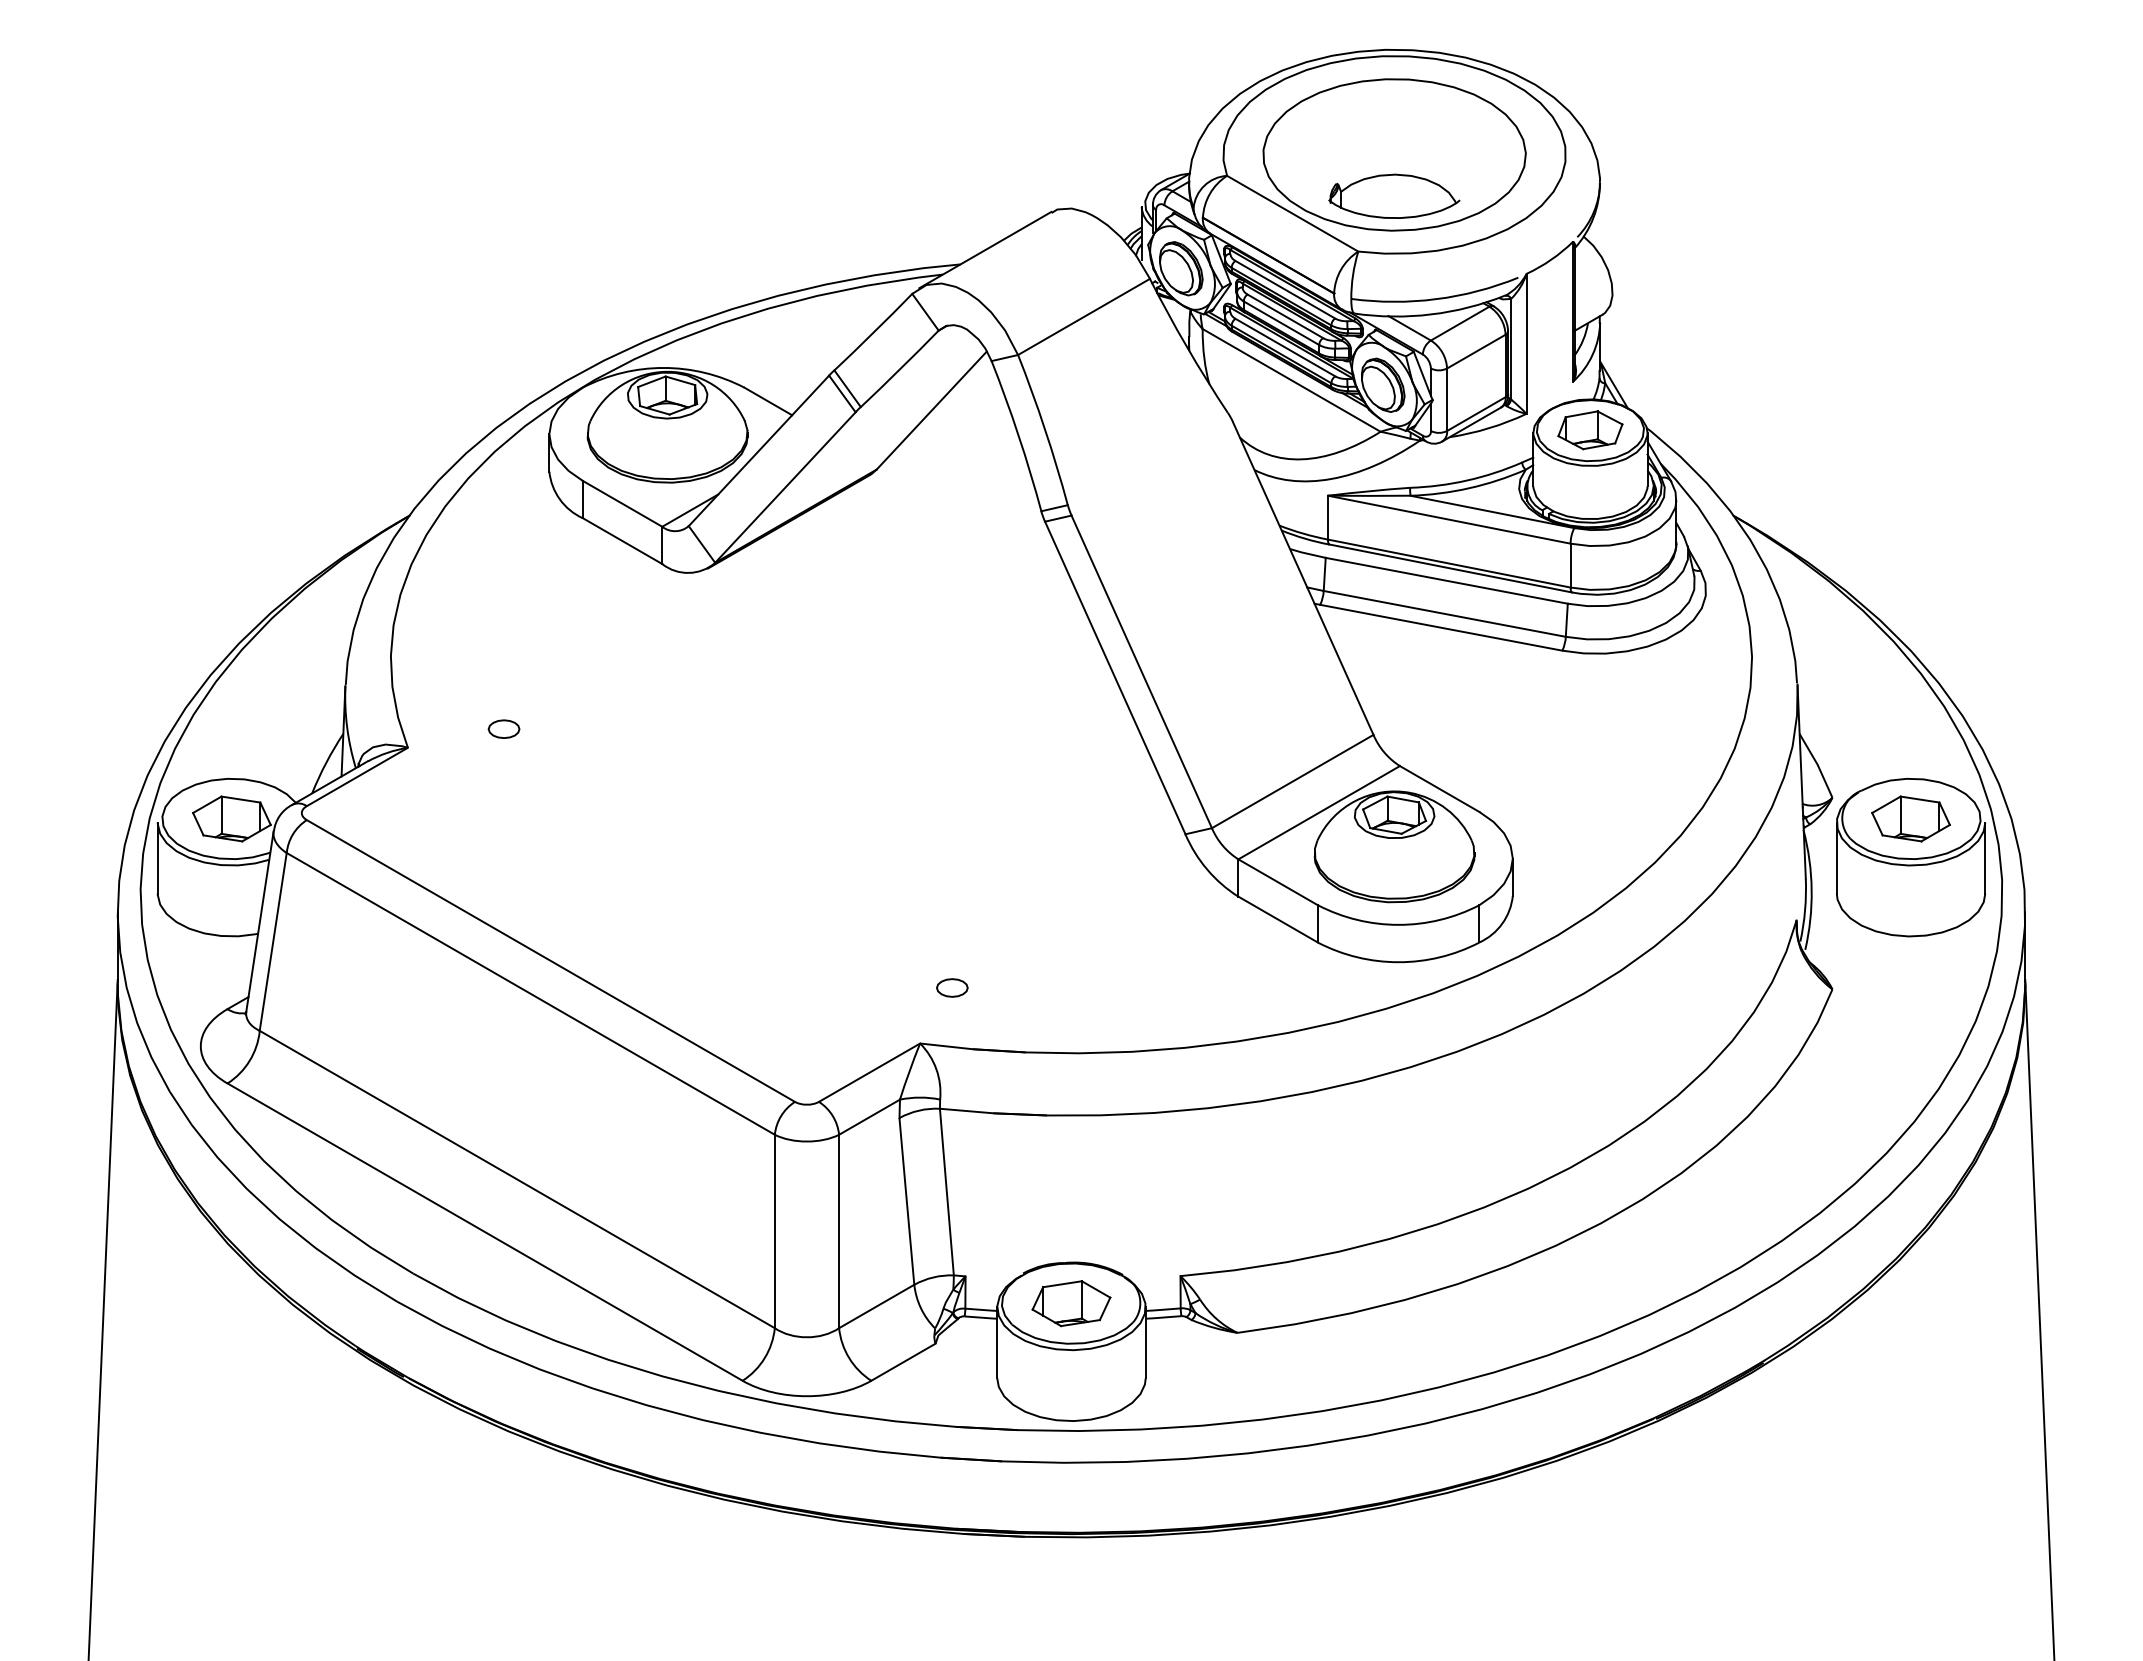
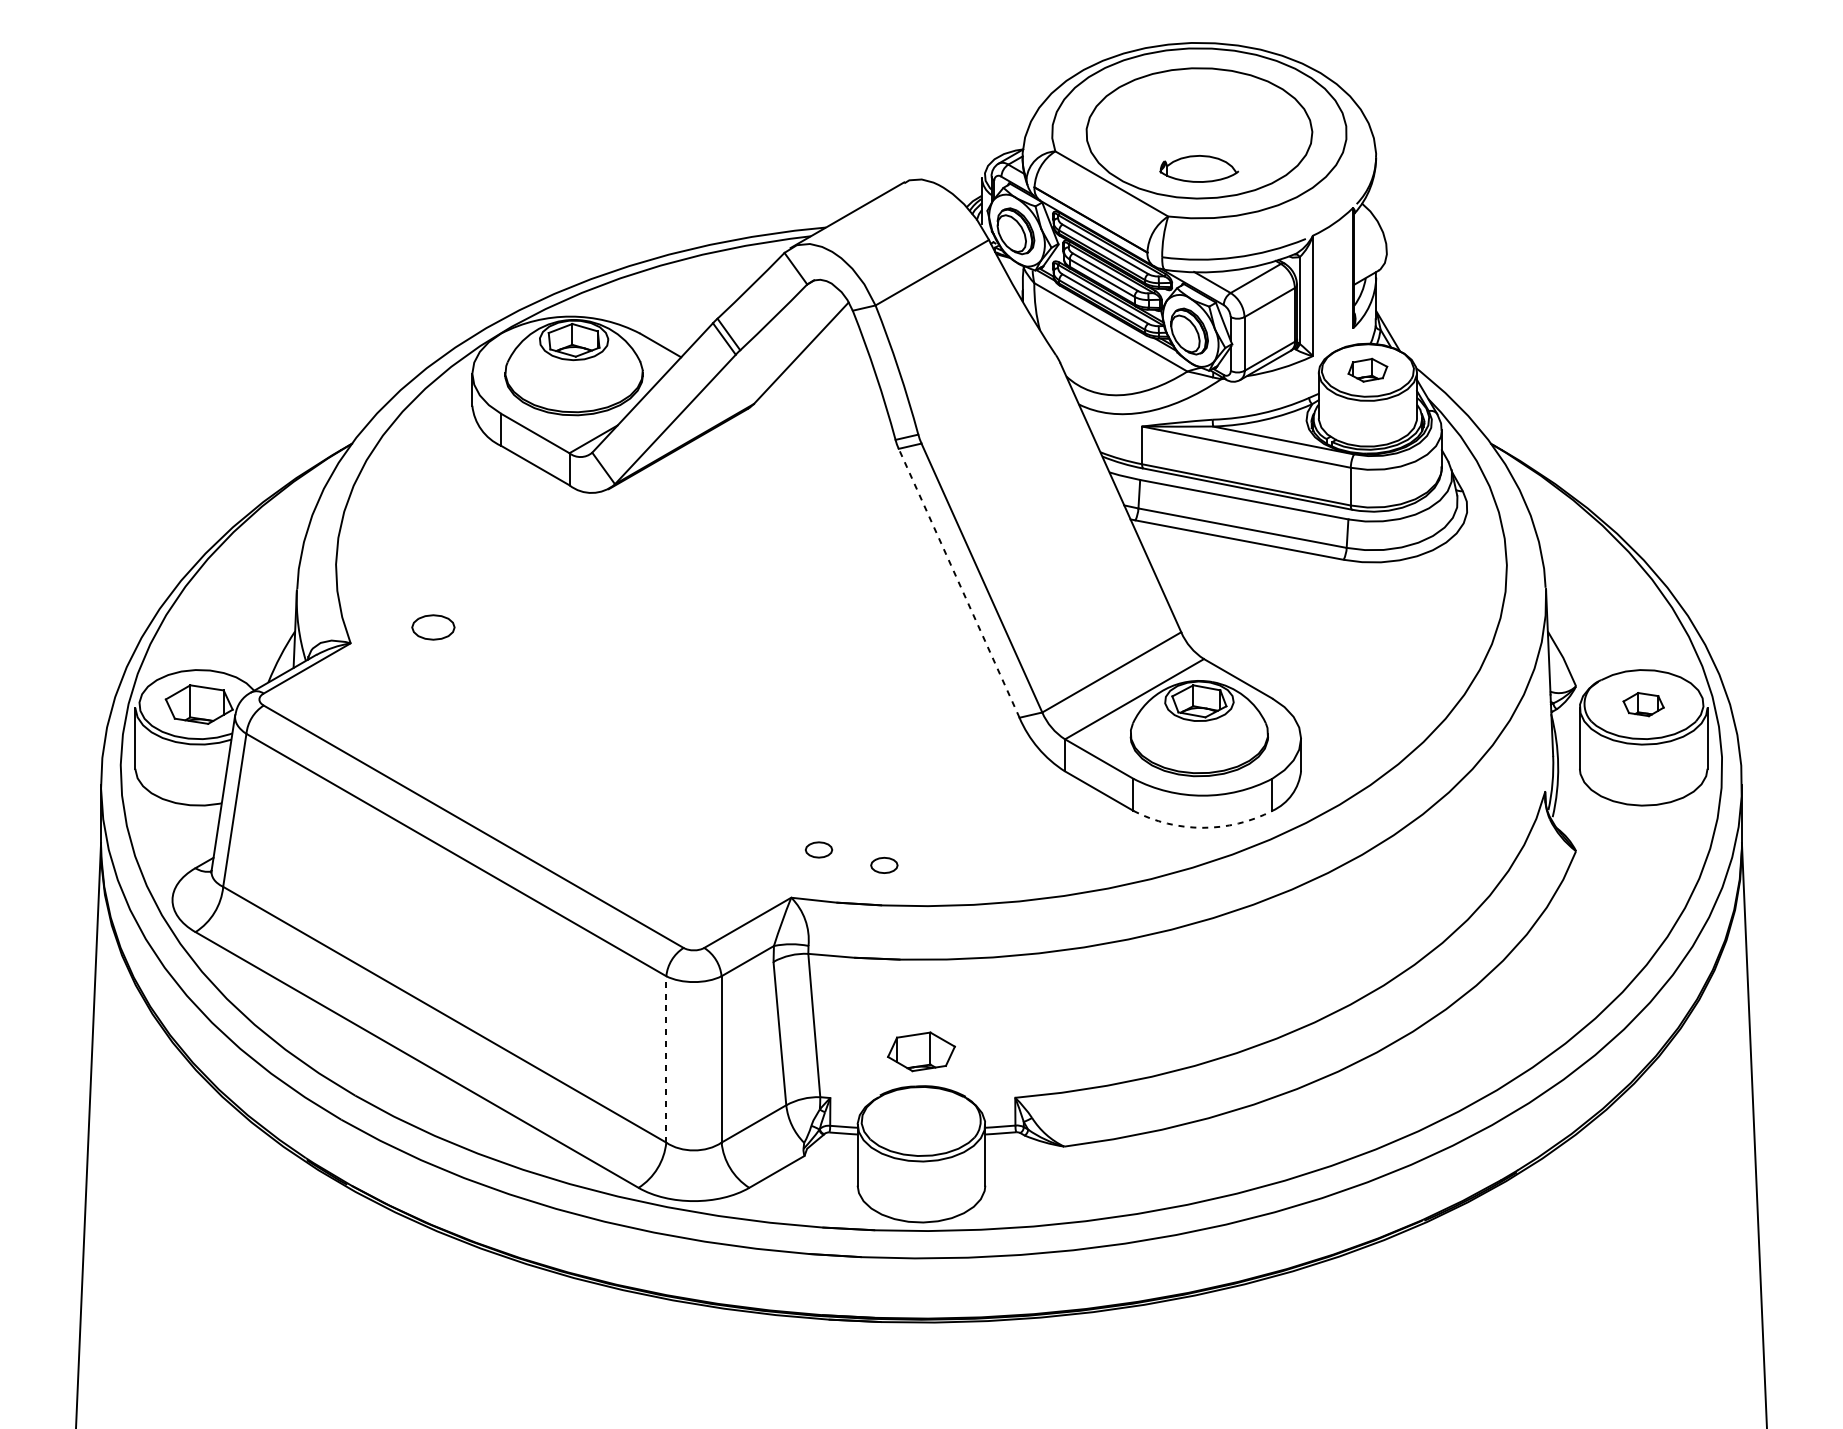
part: (1394, 195) -> (1199, 168), size x0.7
part: (1590, 430) -> (1367, 370), size x0.7
line: (1115, 677) -> (959, 582), solid -> dashed
part: (503, 728) -> (432, 626), size x1.6
part: (1910, 818) -> (1643, 704), size x0.6
arc: (1398, 962) -> (1202, 828), solid -> dashed
part: (1028, 1005) -> (884, 865), added
line: (774, 1231) -> (666, 1059), solid -> dashed
part: (1071, 1303) -> (921, 1051), moved

